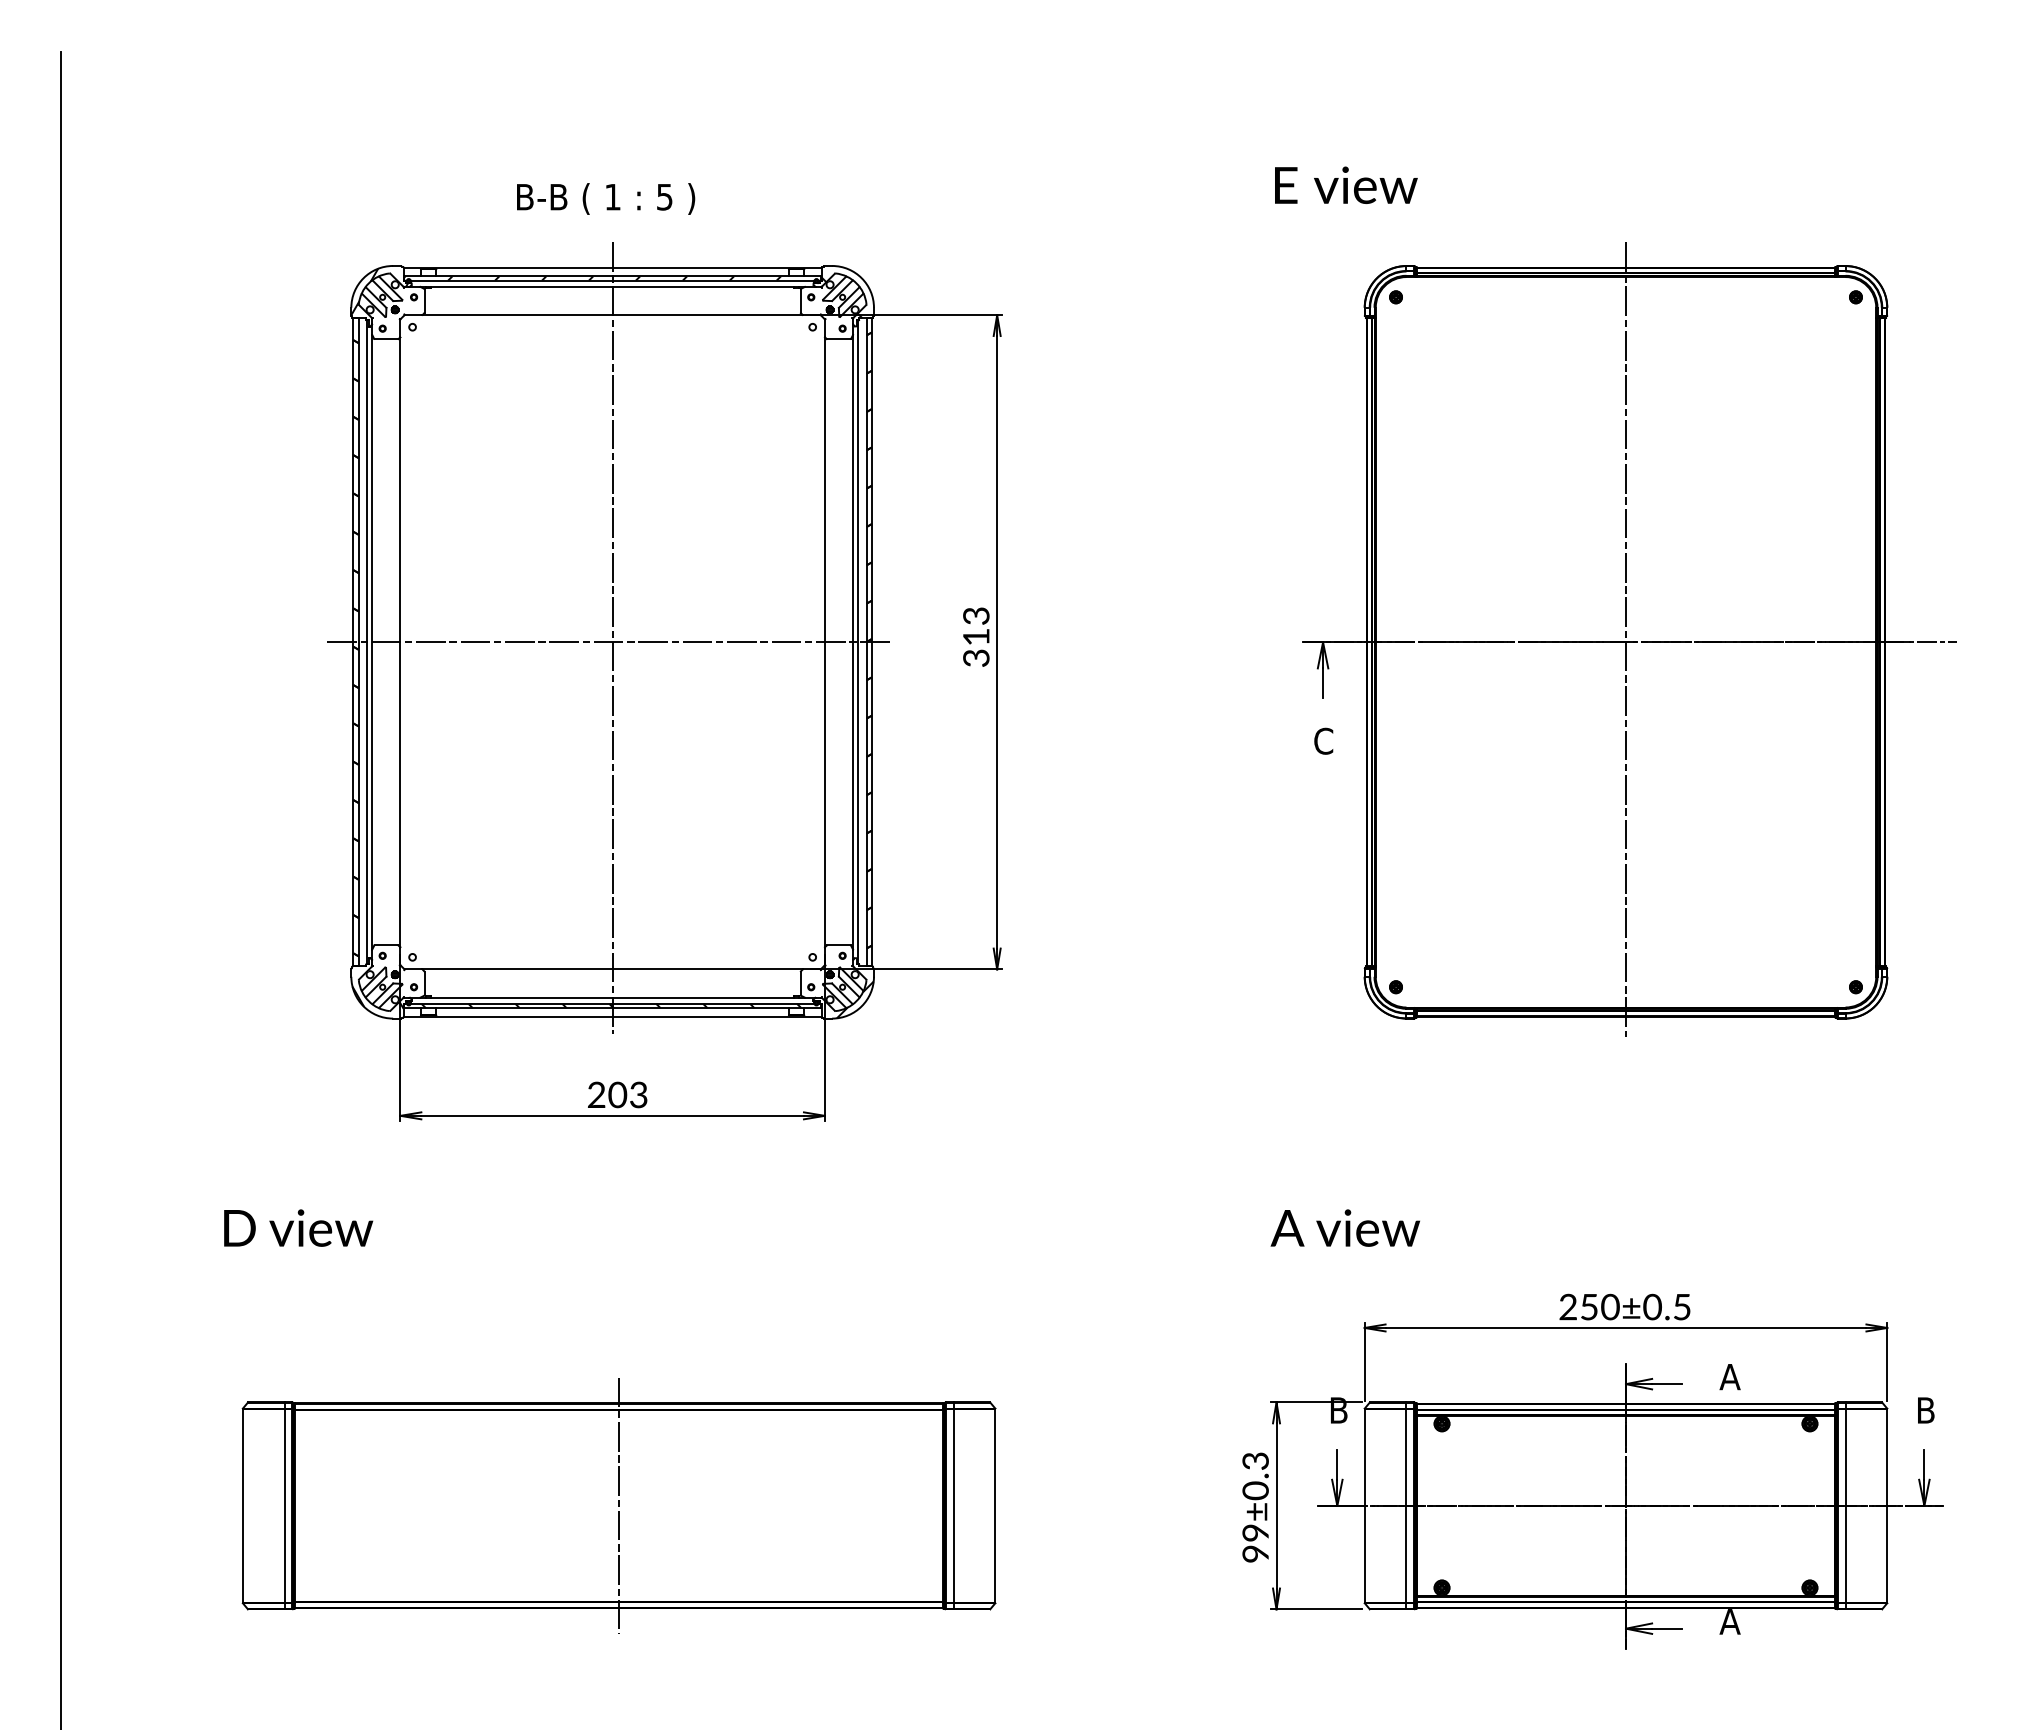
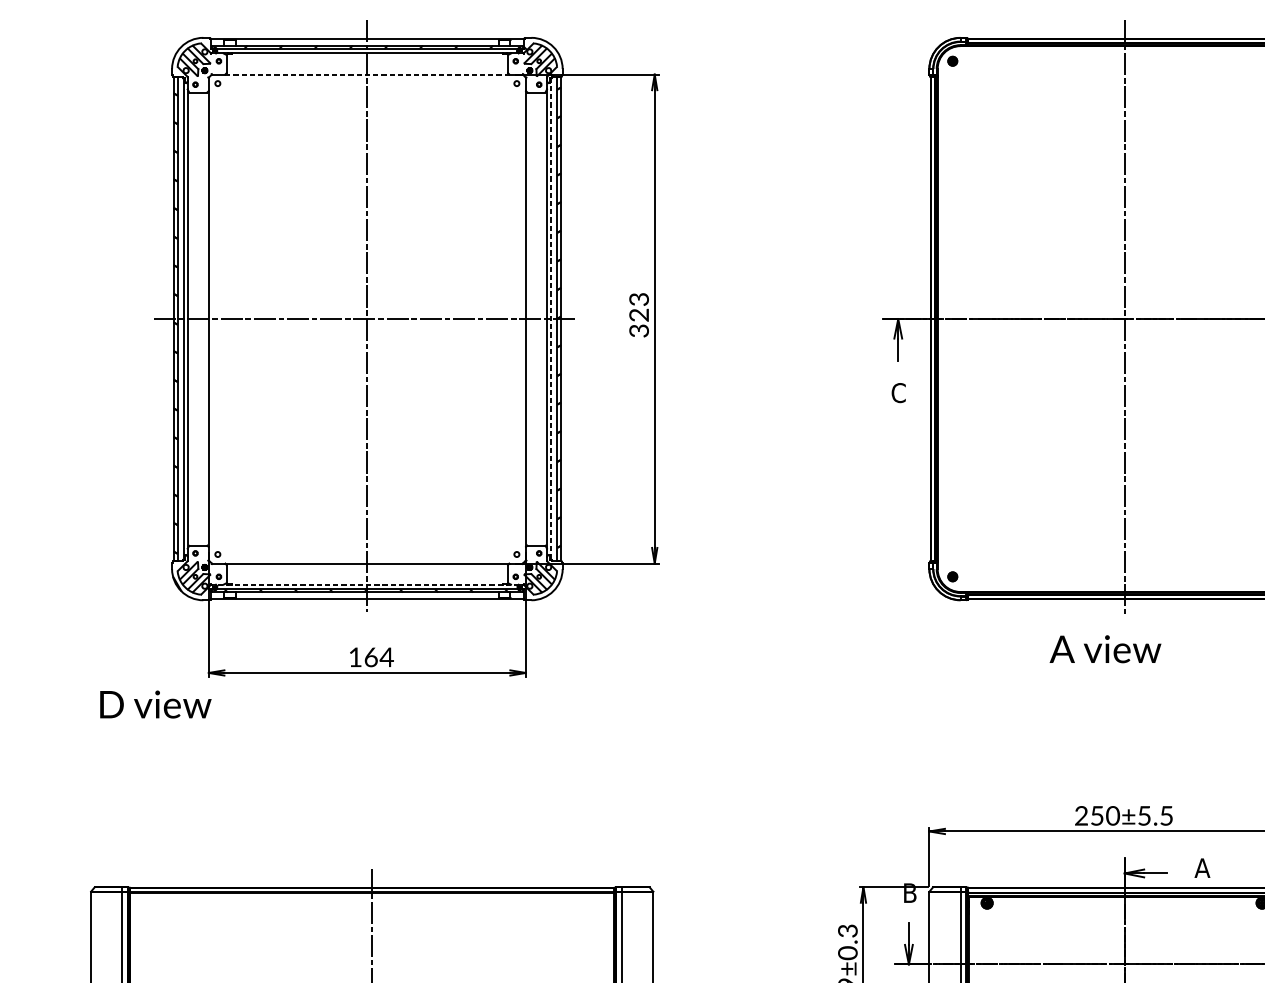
hatch: (379, 291) -> (193, 56), removed
line: (613, 315) -> (368, 74), solid -> dashed
text: (976, 636) -> (639, 314), 313 -> 323
line: (858, 642) -> (551, 319), solid -> dashed
line: (612, 997) -> (367, 584), solid -> dashed
hatch: (854, 999) -> (548, 586), removed
text: (618, 1094) -> (371, 657), 203 -> 164
text: (298, 1227) -> (155, 704), moved
text: (1344, 1227) -> (1104, 648), moved
text: (1652, 1306) -> (1144, 815), 250±0.5 -> 250±5.5

